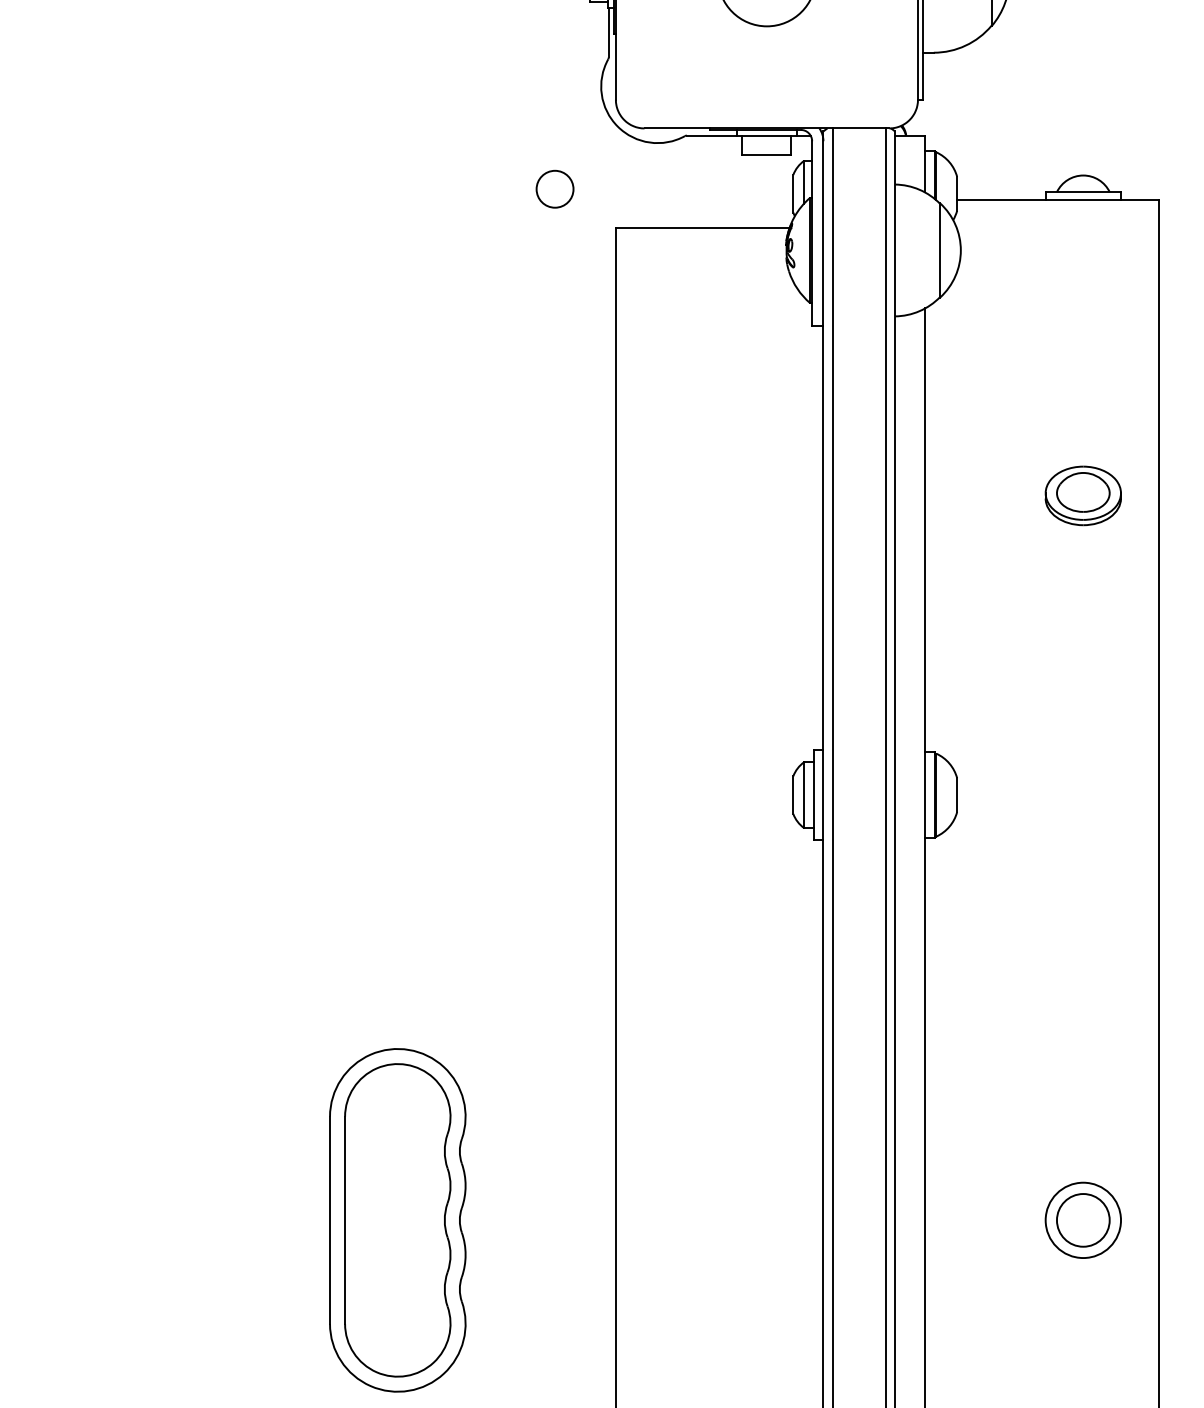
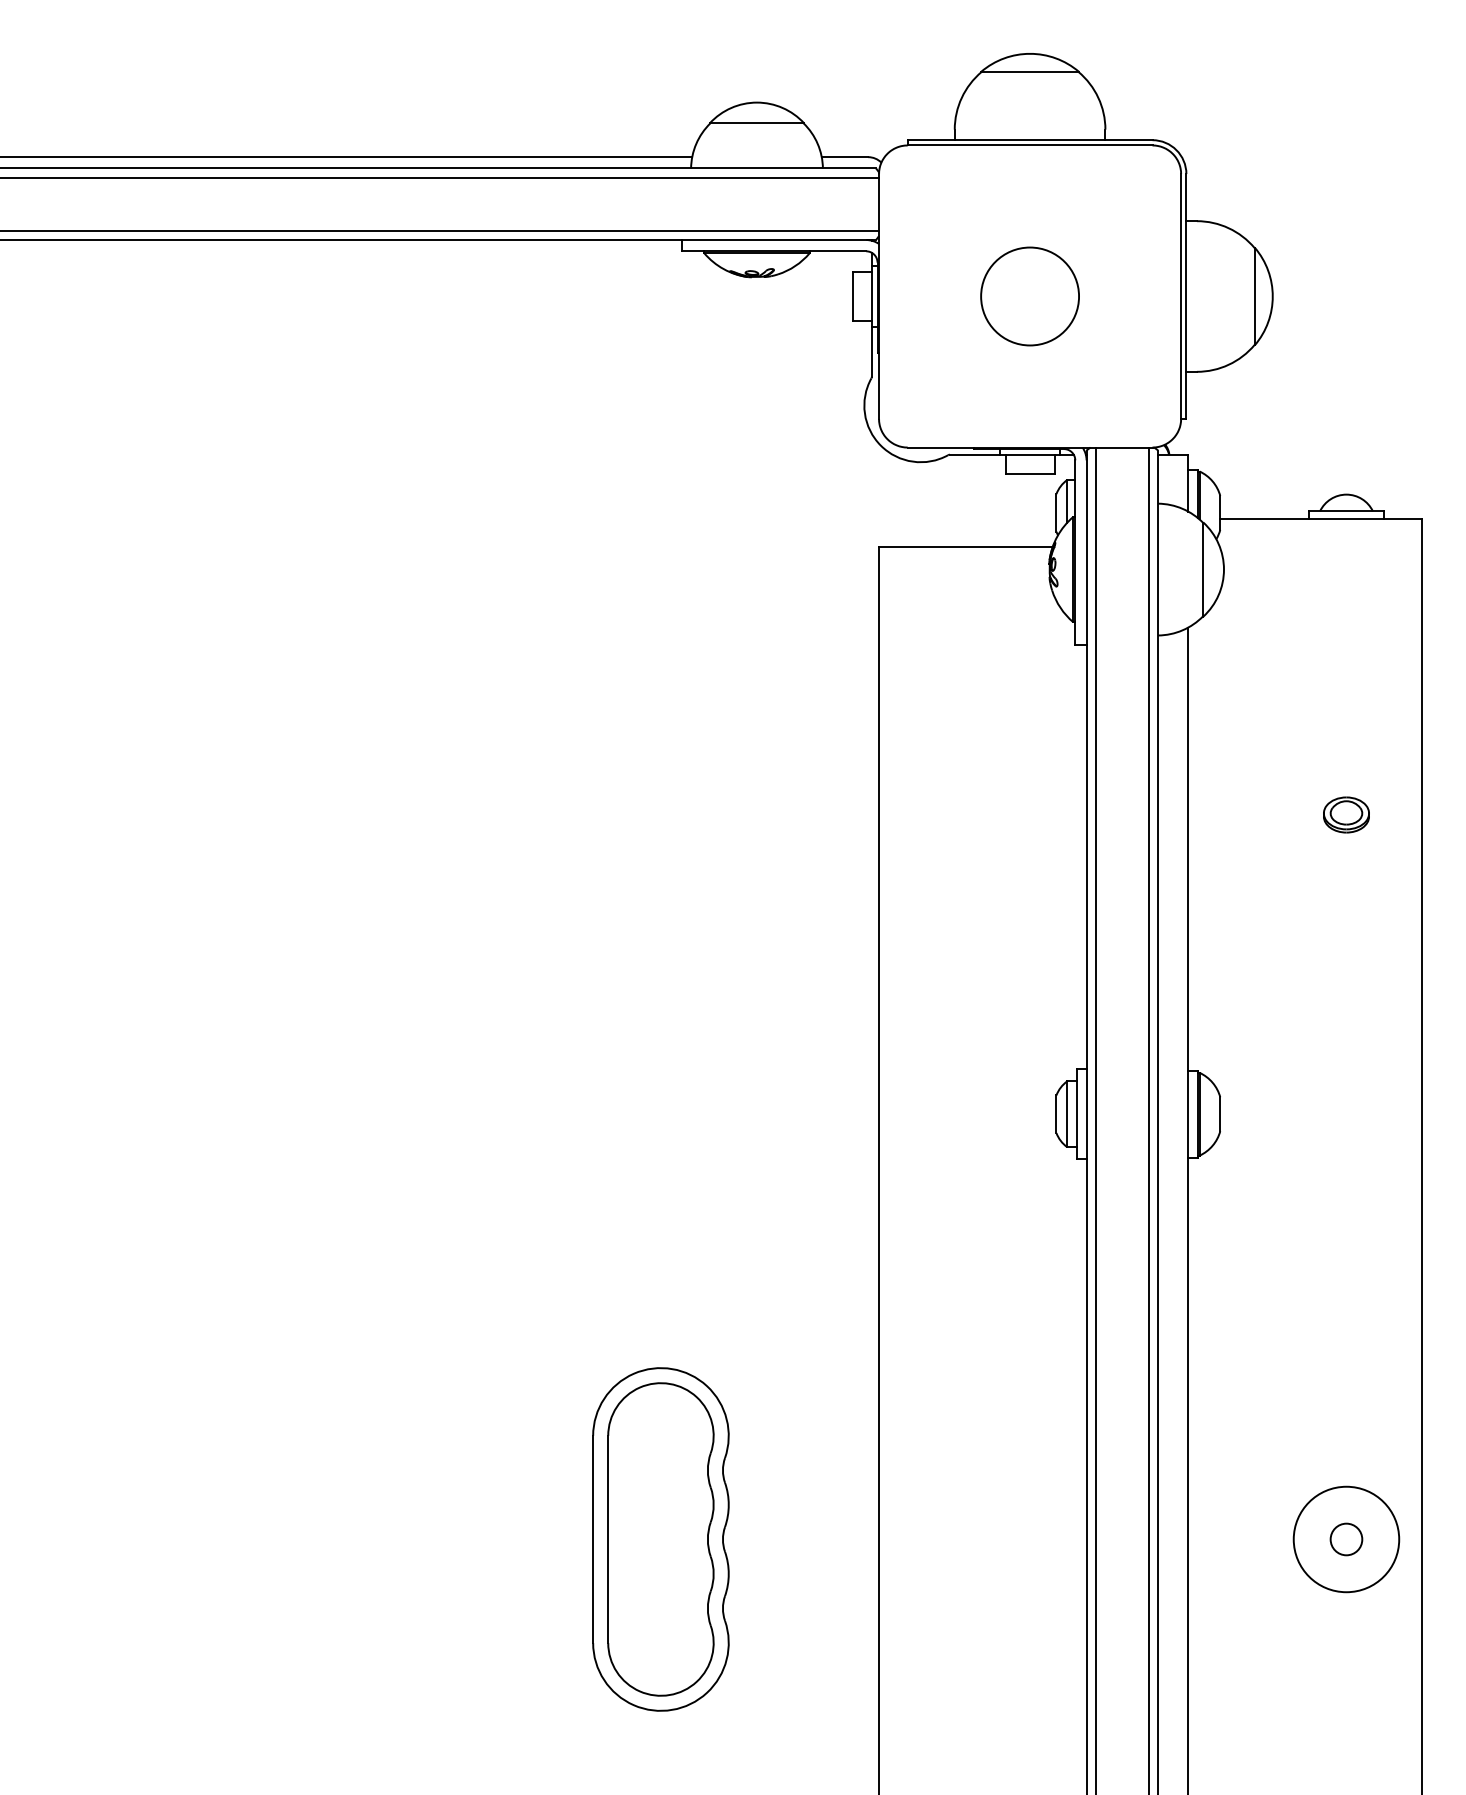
circle: (554, 189) -> (817, 508), removed
part: (1083, 495) -> (1346, 814), size x0.6
circle: (1083, 1220) -> (1346, 1539), size x0.6
circle: (1083, 1220) -> (1346, 1539), size x1.4

